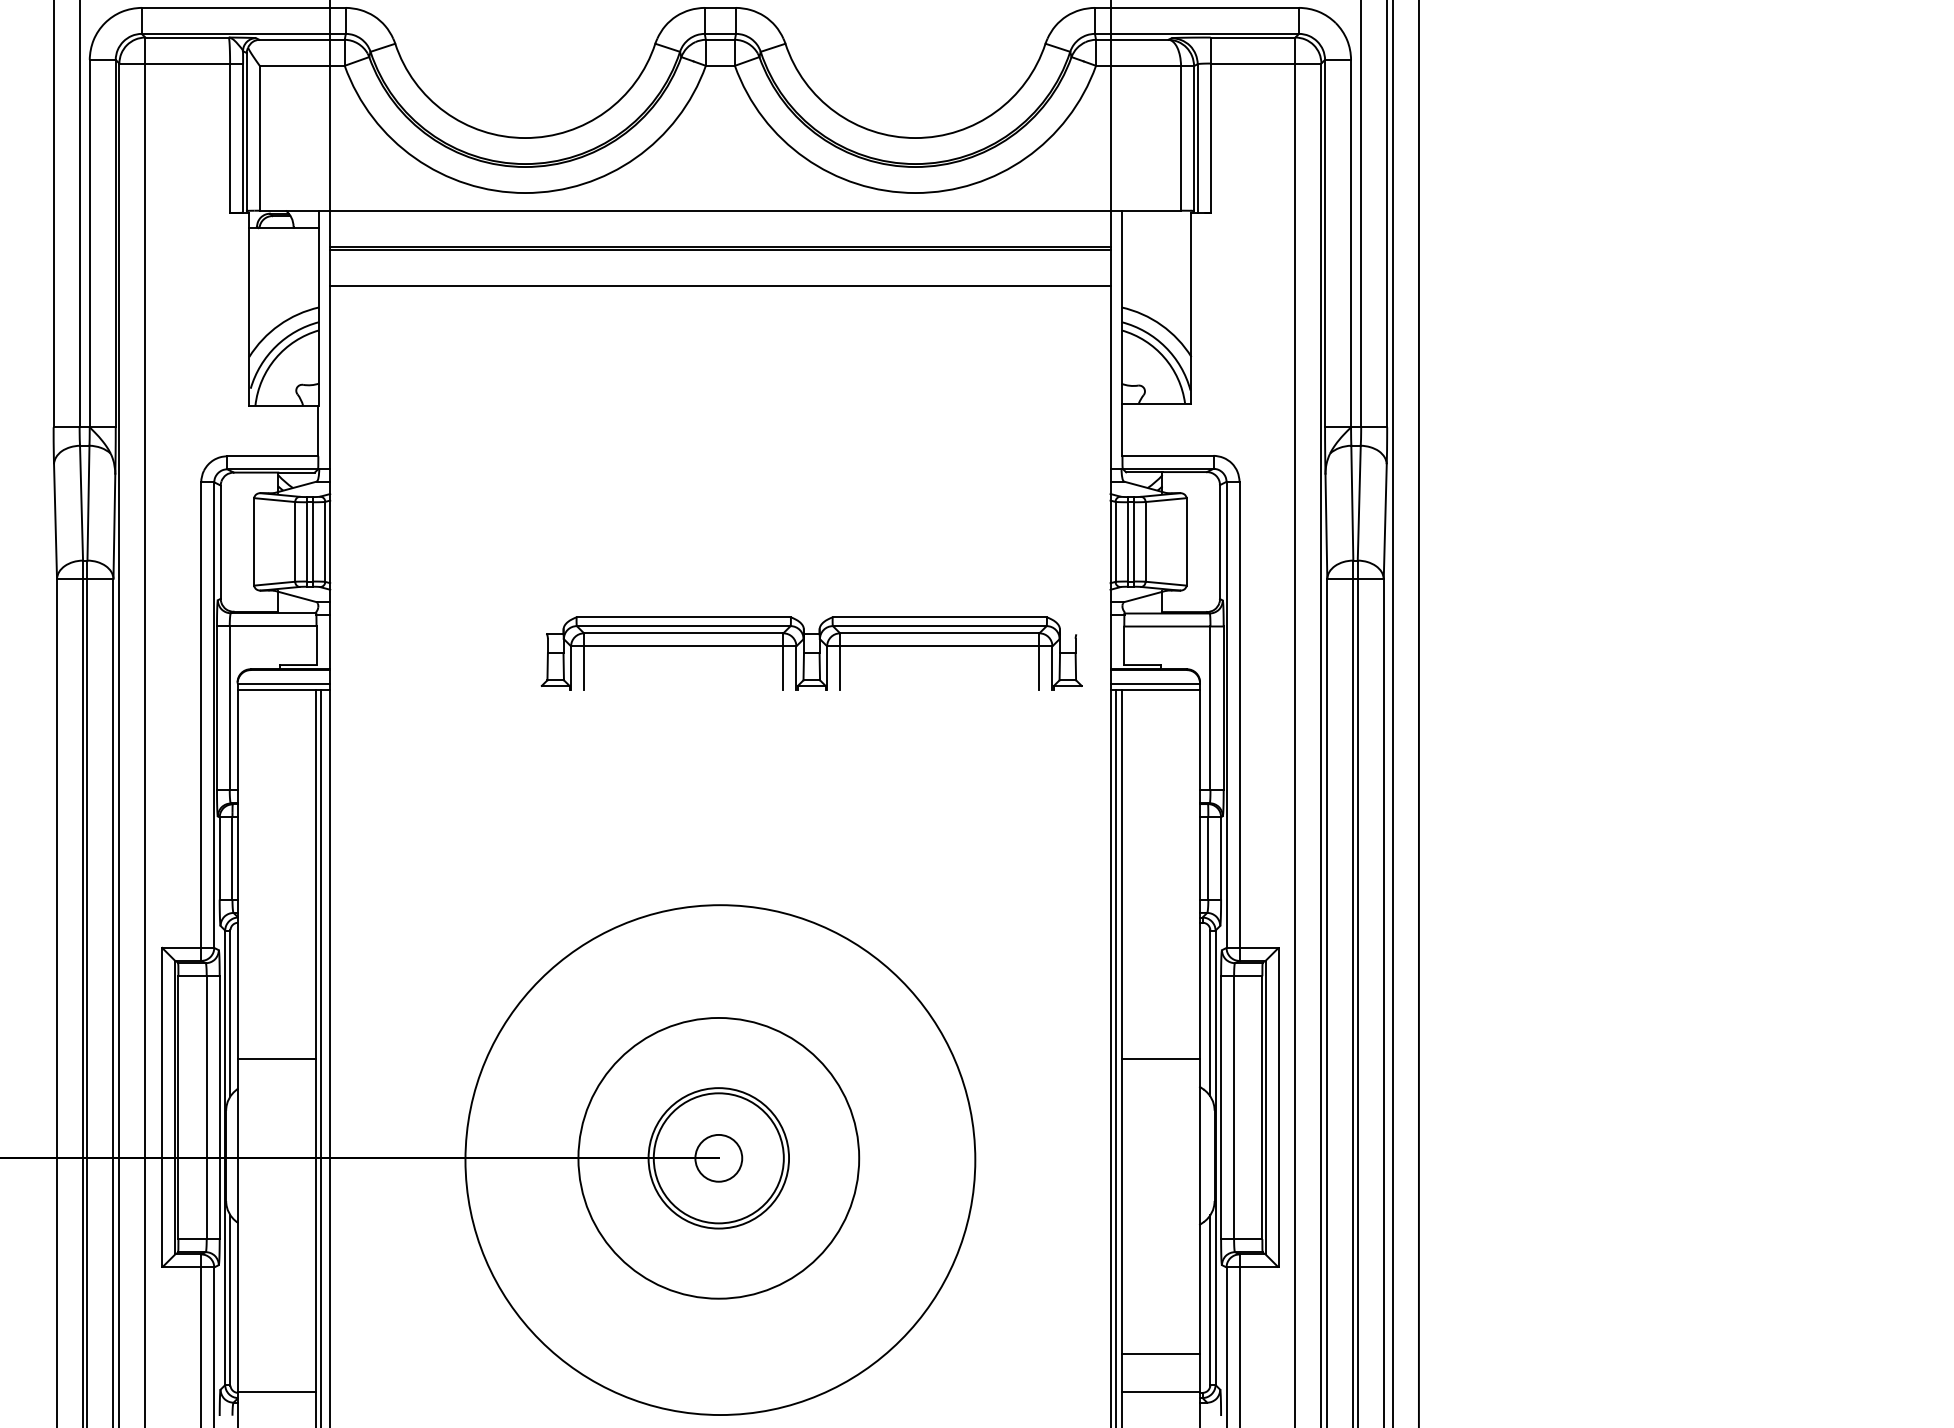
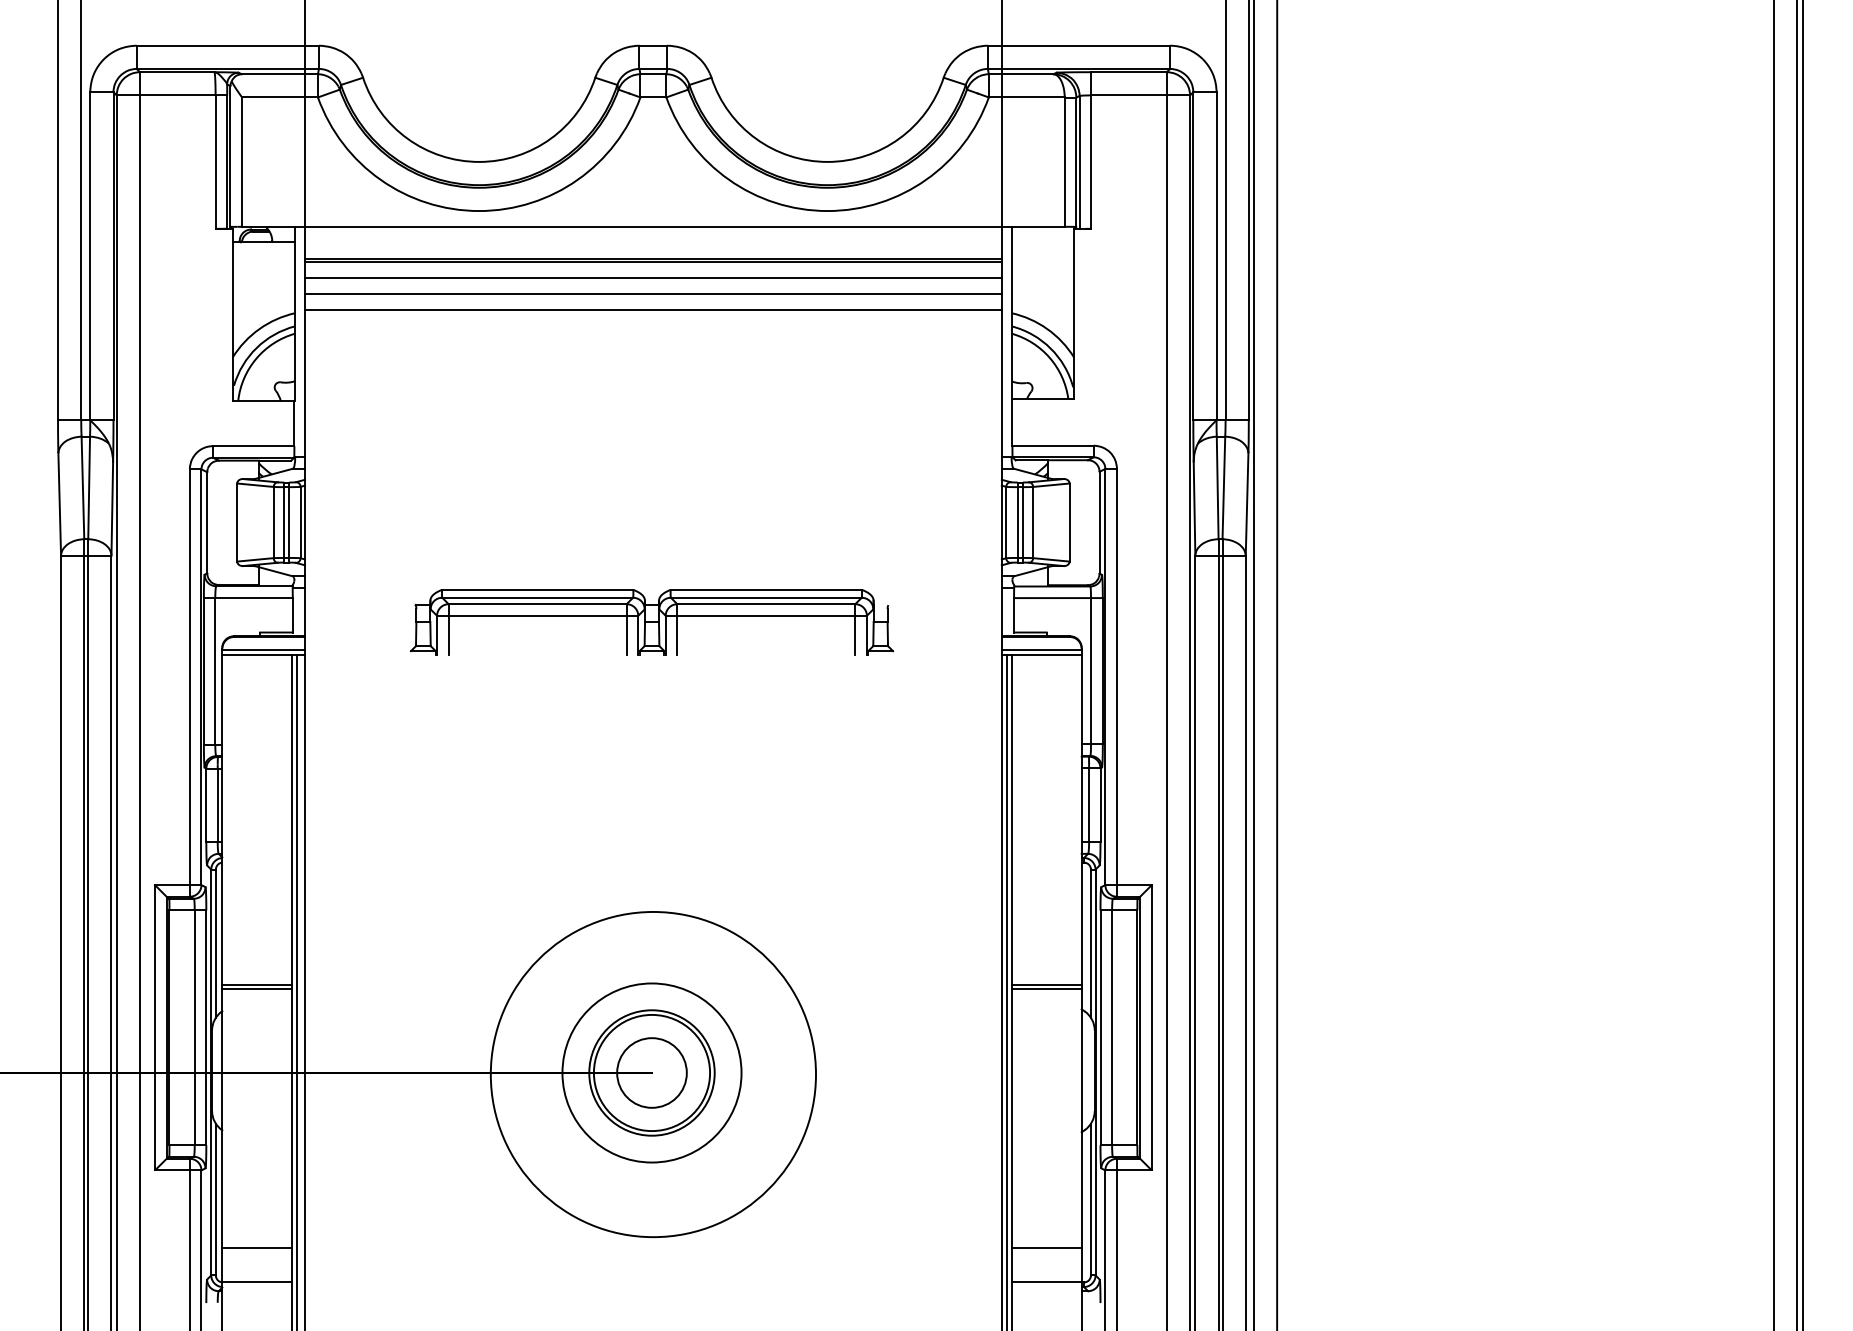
line: (720, 267) -> (653, 277), added
line: (720, 304) -> (653, 310), added
part: (811, 653) -> (651, 622), moved
line: (275, 1063) -> (256, 988), added
line: (1160, 1063) -> (1046, 988), added
circle: (718, 1157) -> (651, 1072), size x0.71
circle: (718, 1157) -> (651, 1072), size x1.67
circle: (720, 1160) -> (653, 1074), size x0.71
line: (275, 1353) -> (256, 1247), added

